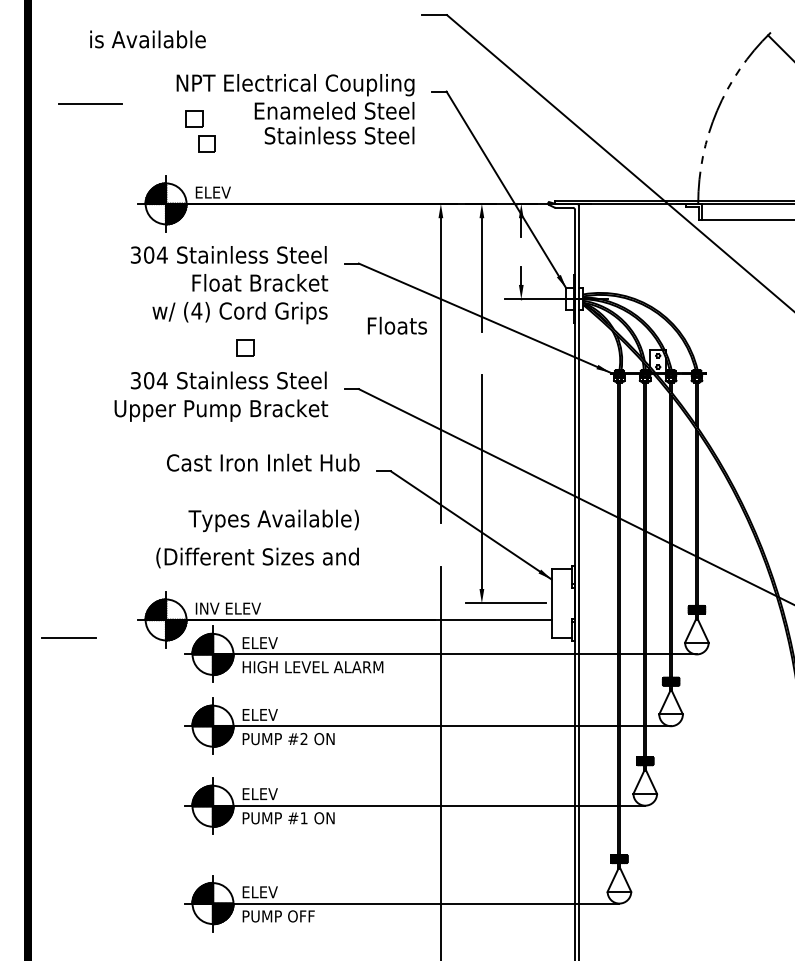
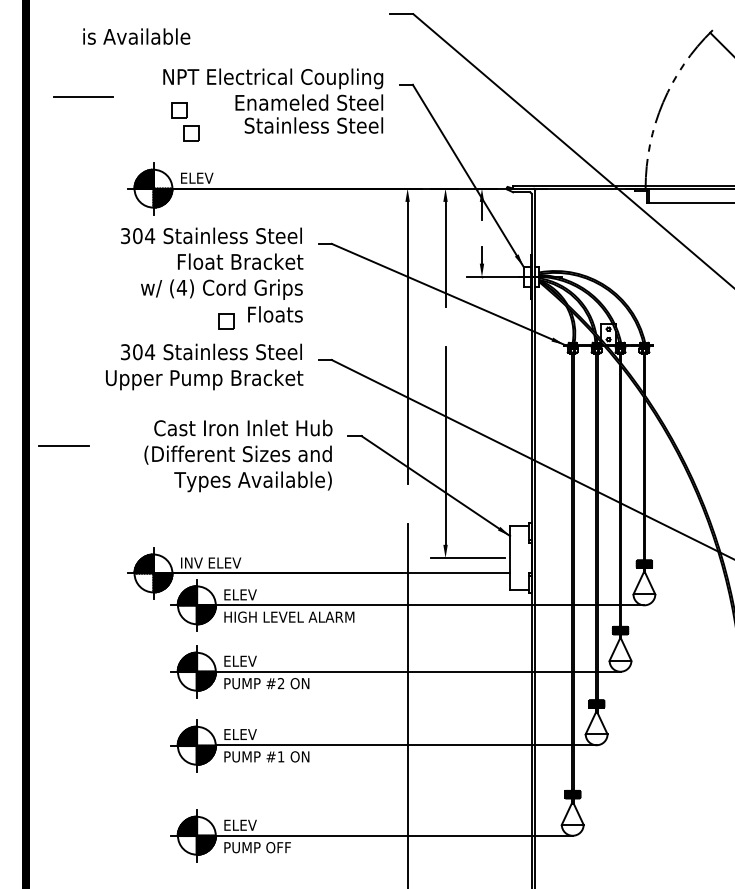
text: (397, 325) -> (275, 314), moved
text: (256, 557) -> (237, 454), moved
line: (68, 637) -> (63, 445), moved

